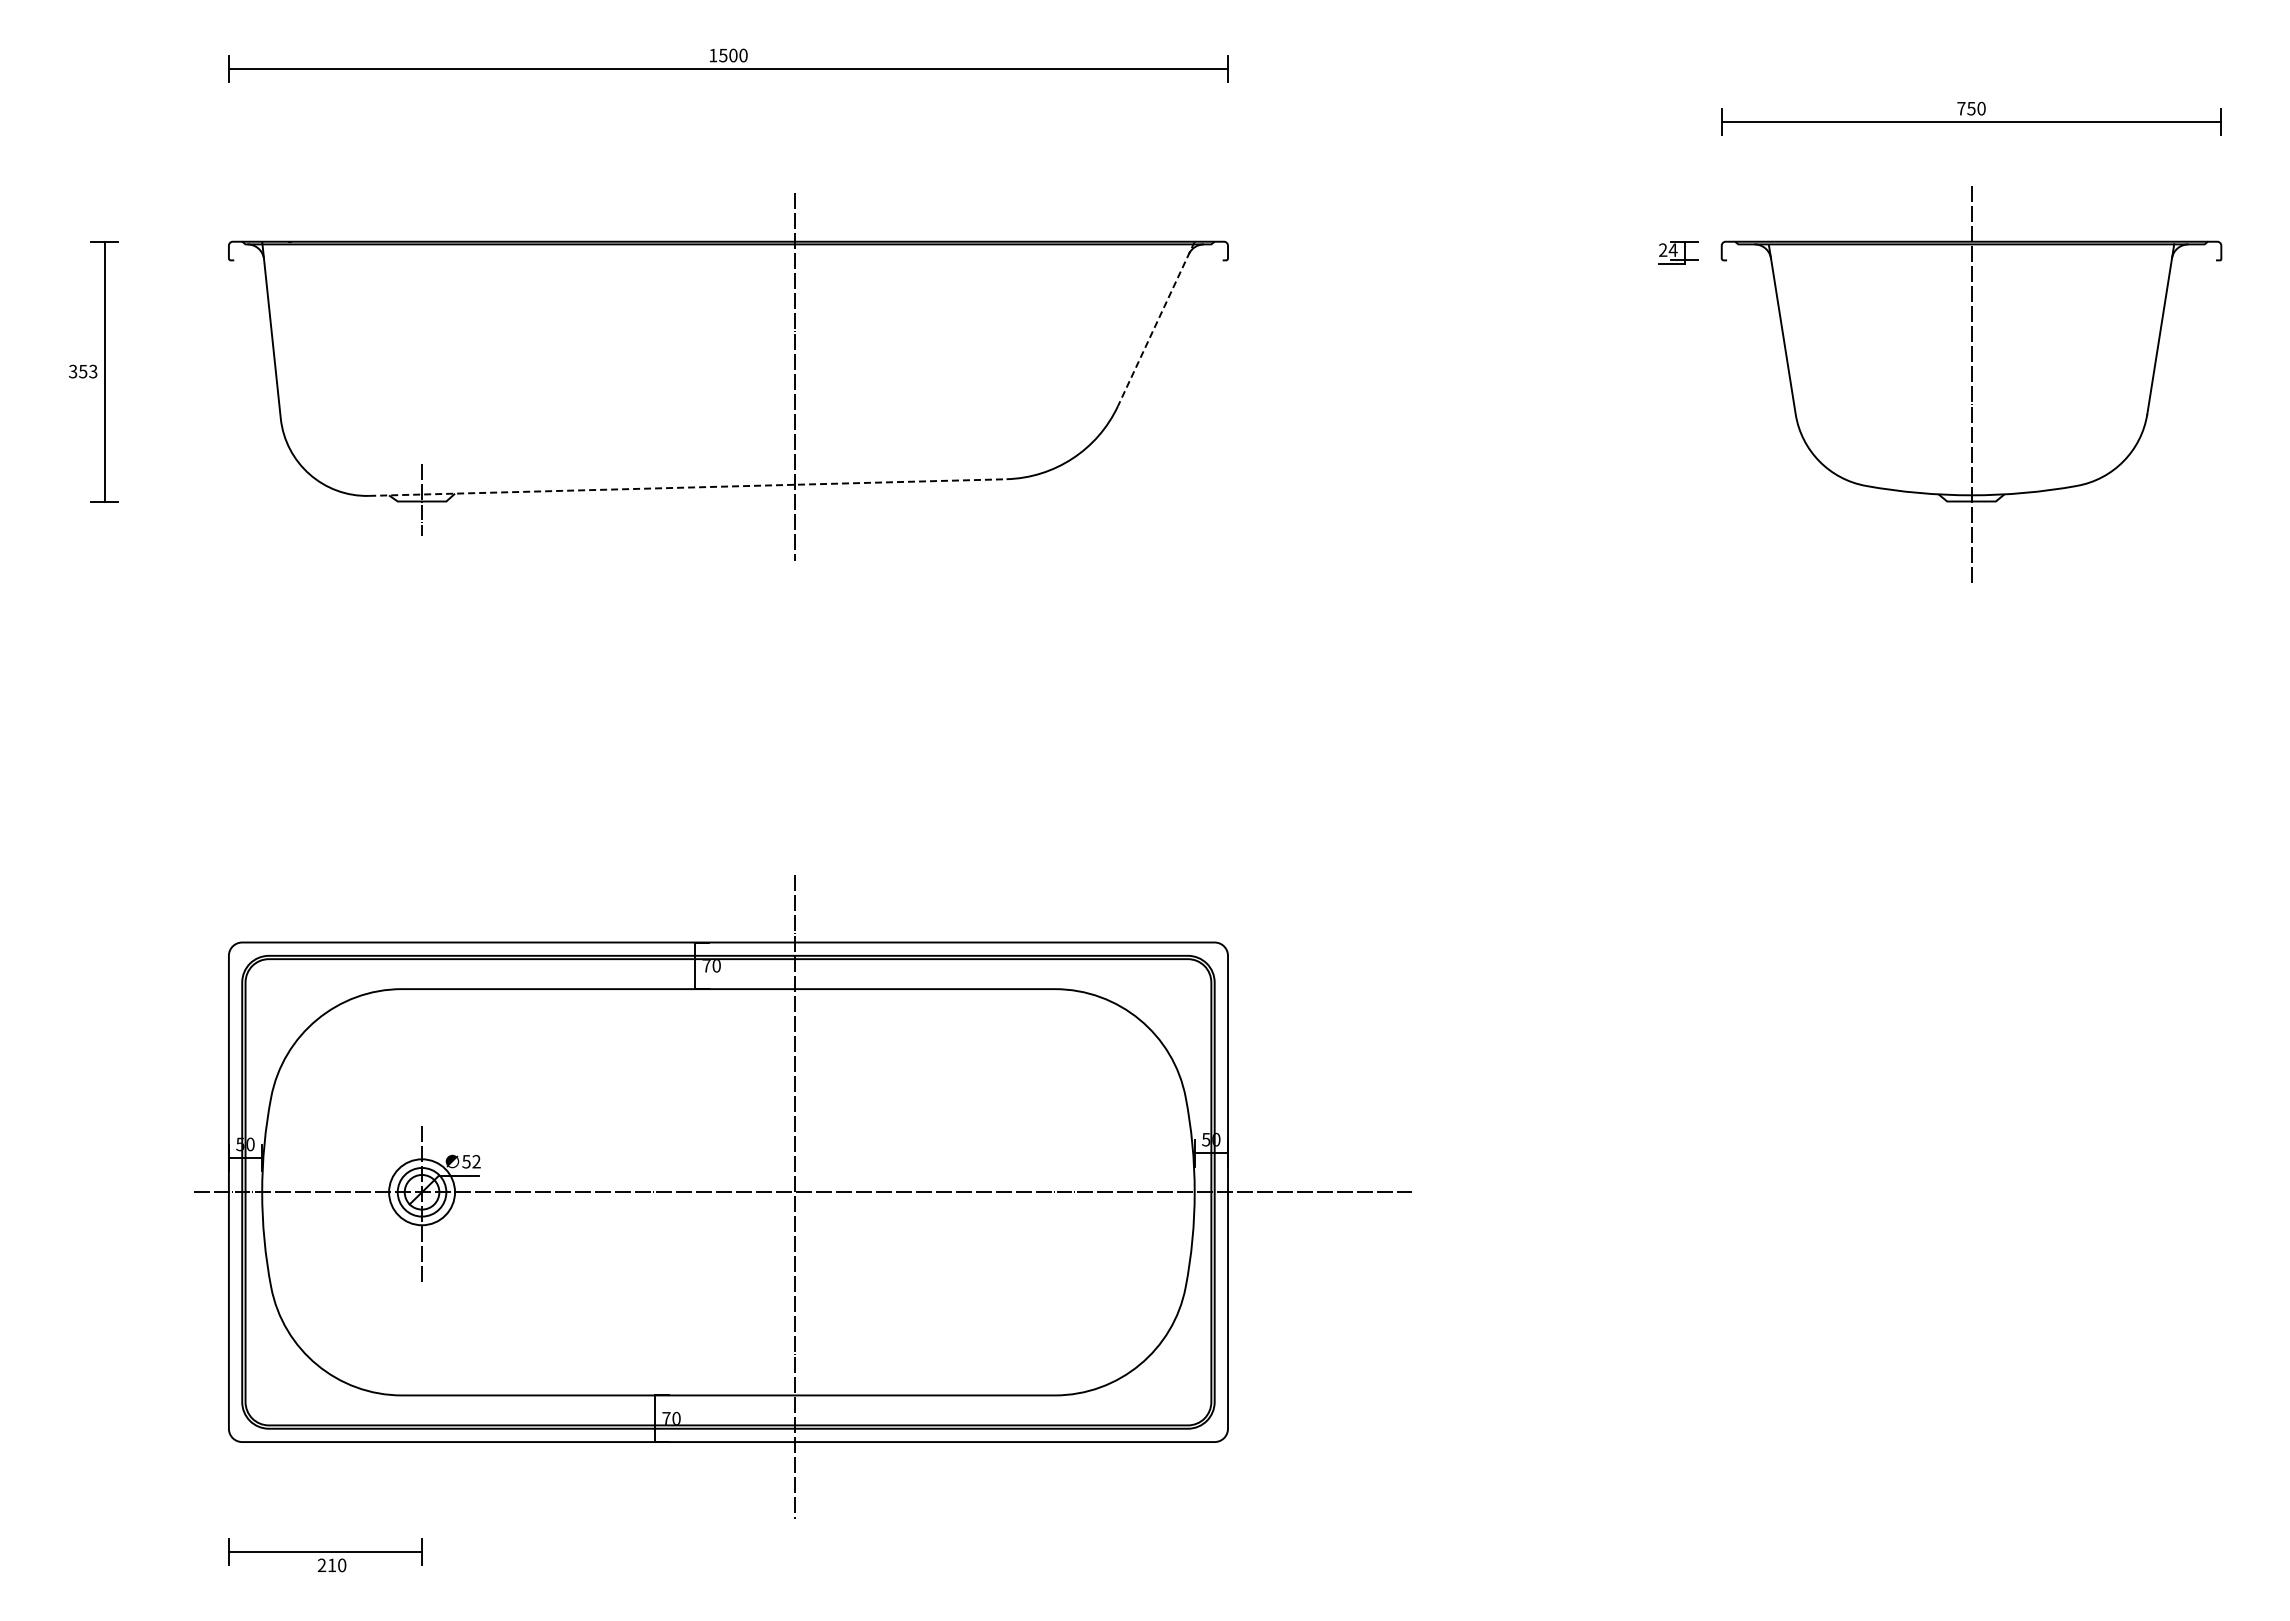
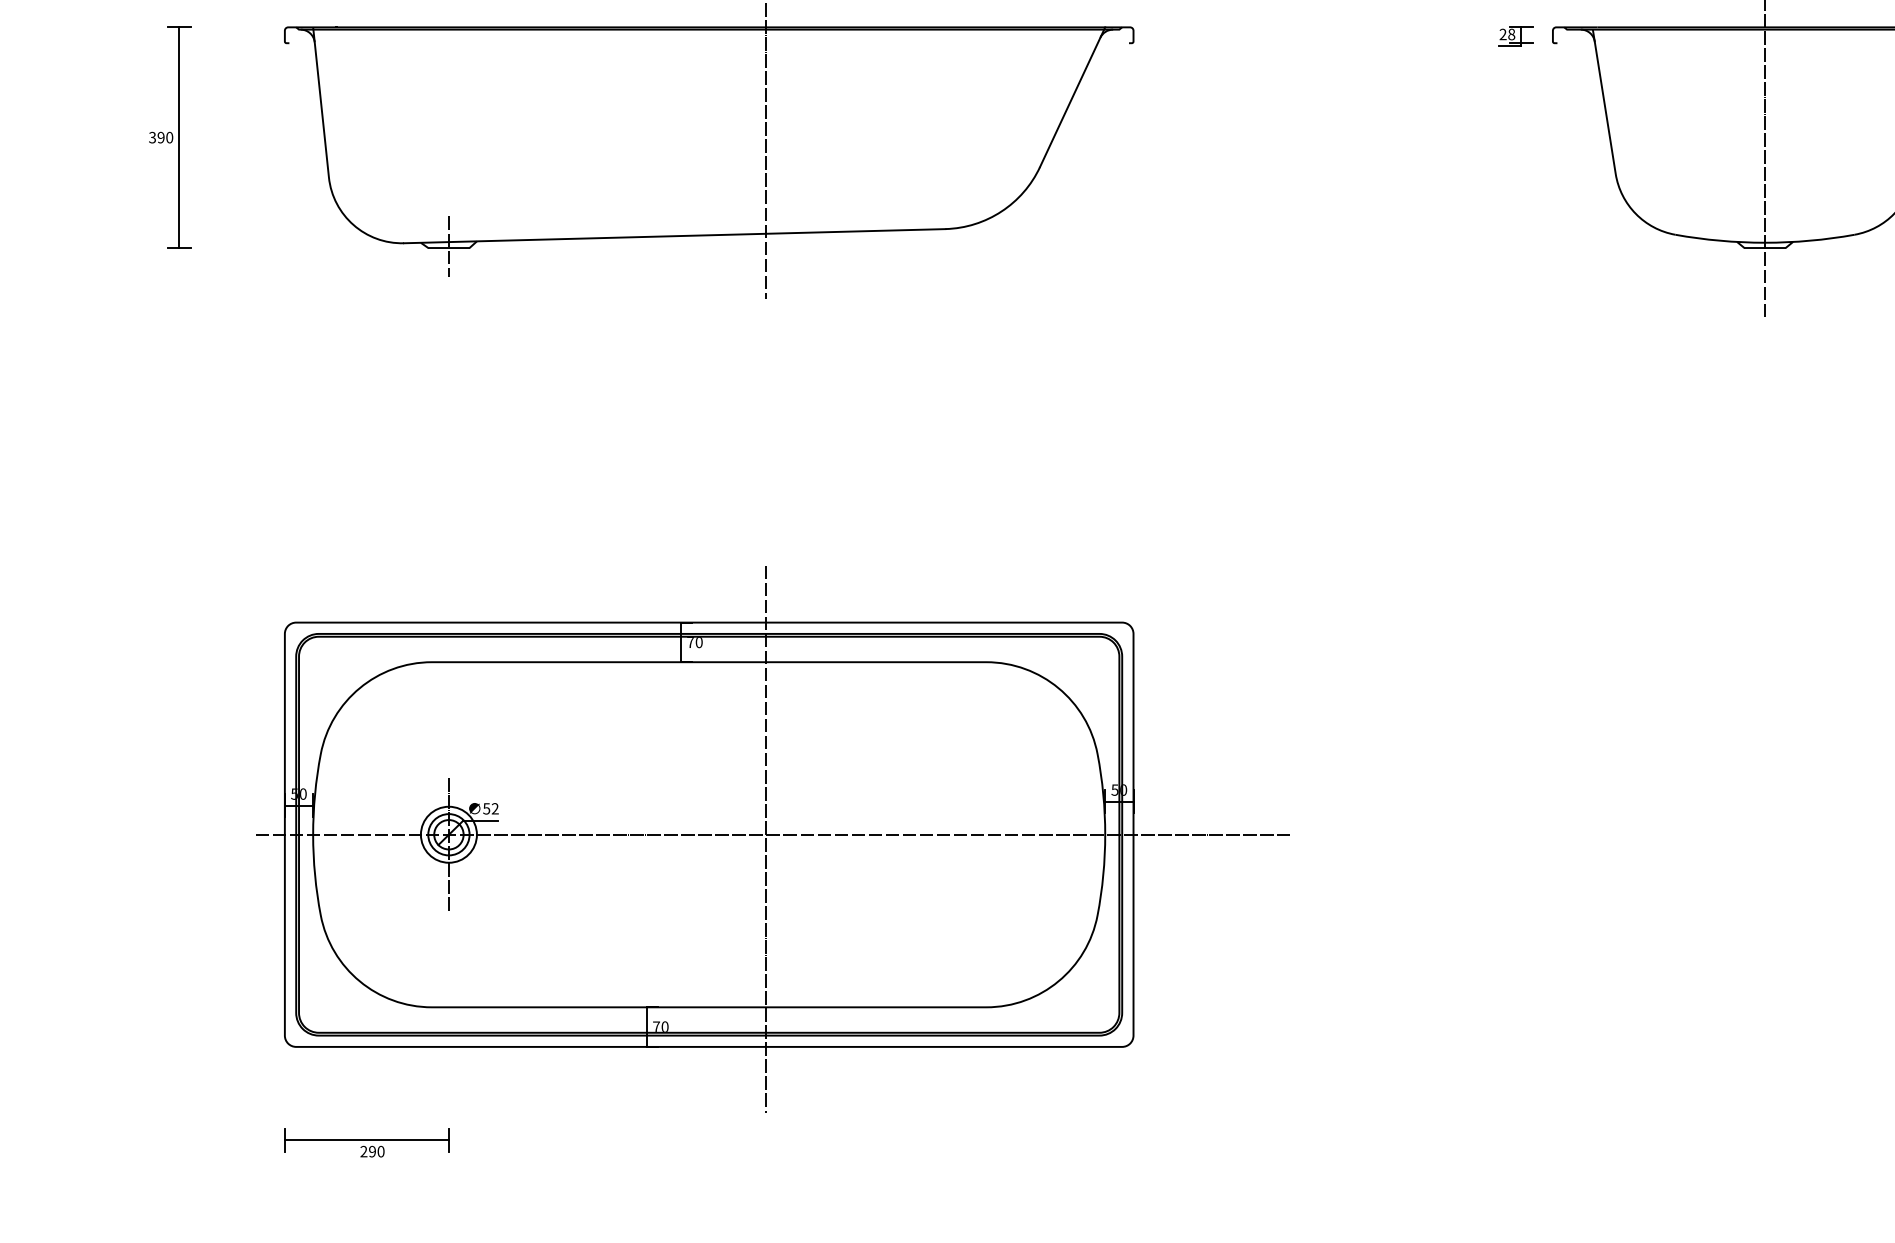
text: (1672, 249) -> (1511, 33), 24 -> 28
line: (1156, 323) -> (1072, 96), dashed -> solid
text: (88, 371) -> (165, 137), 353 -> 390
line: (687, 487) -> (674, 236), dashed -> solid
text: (332, 1565) -> (372, 1151), 210 -> 290

